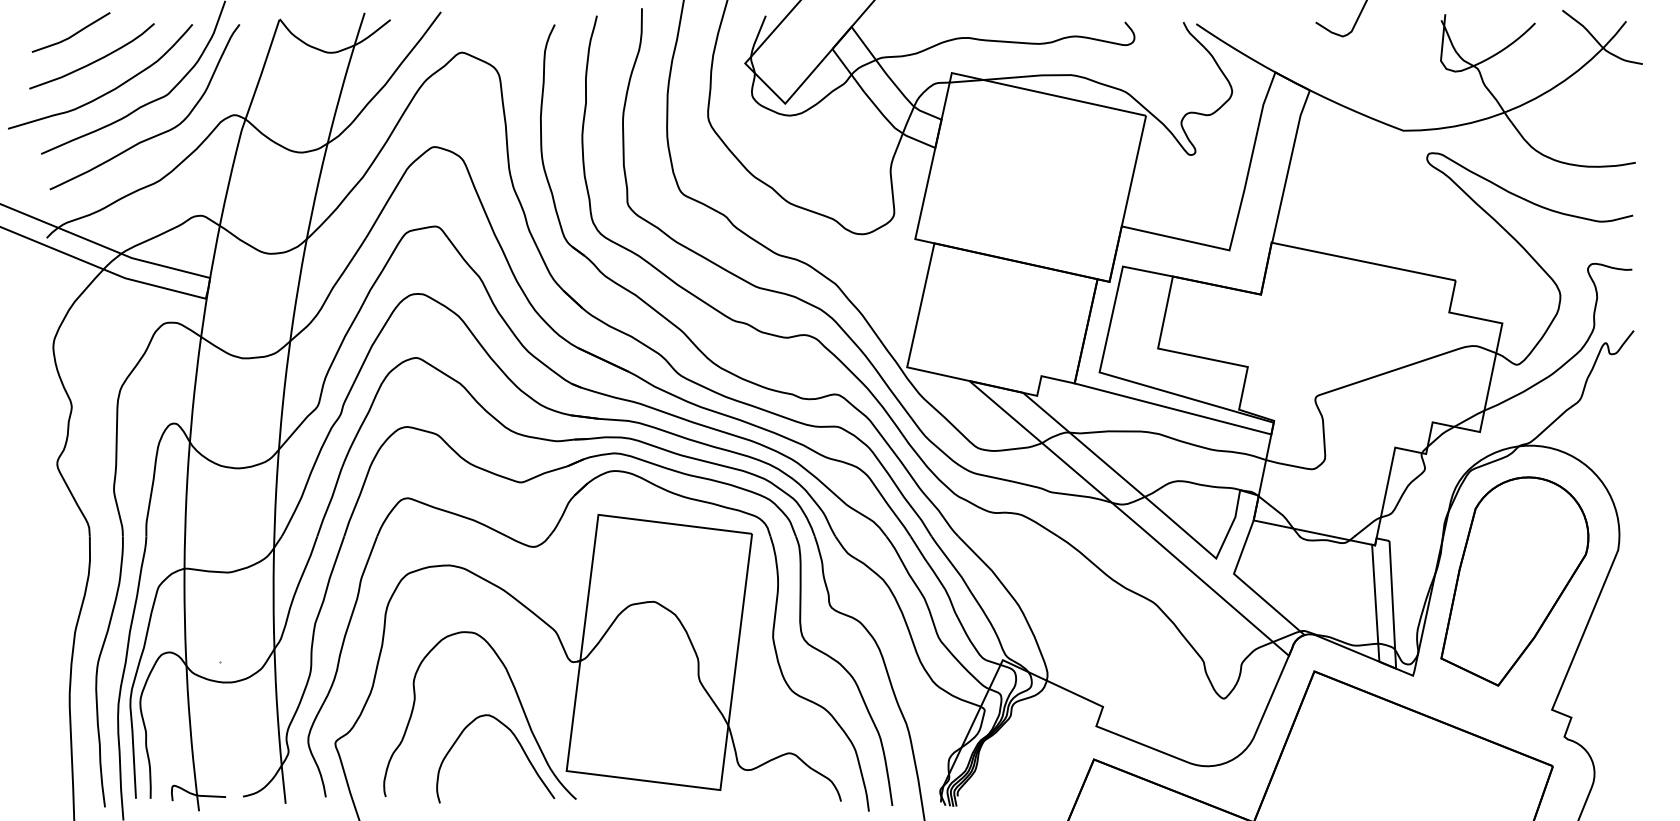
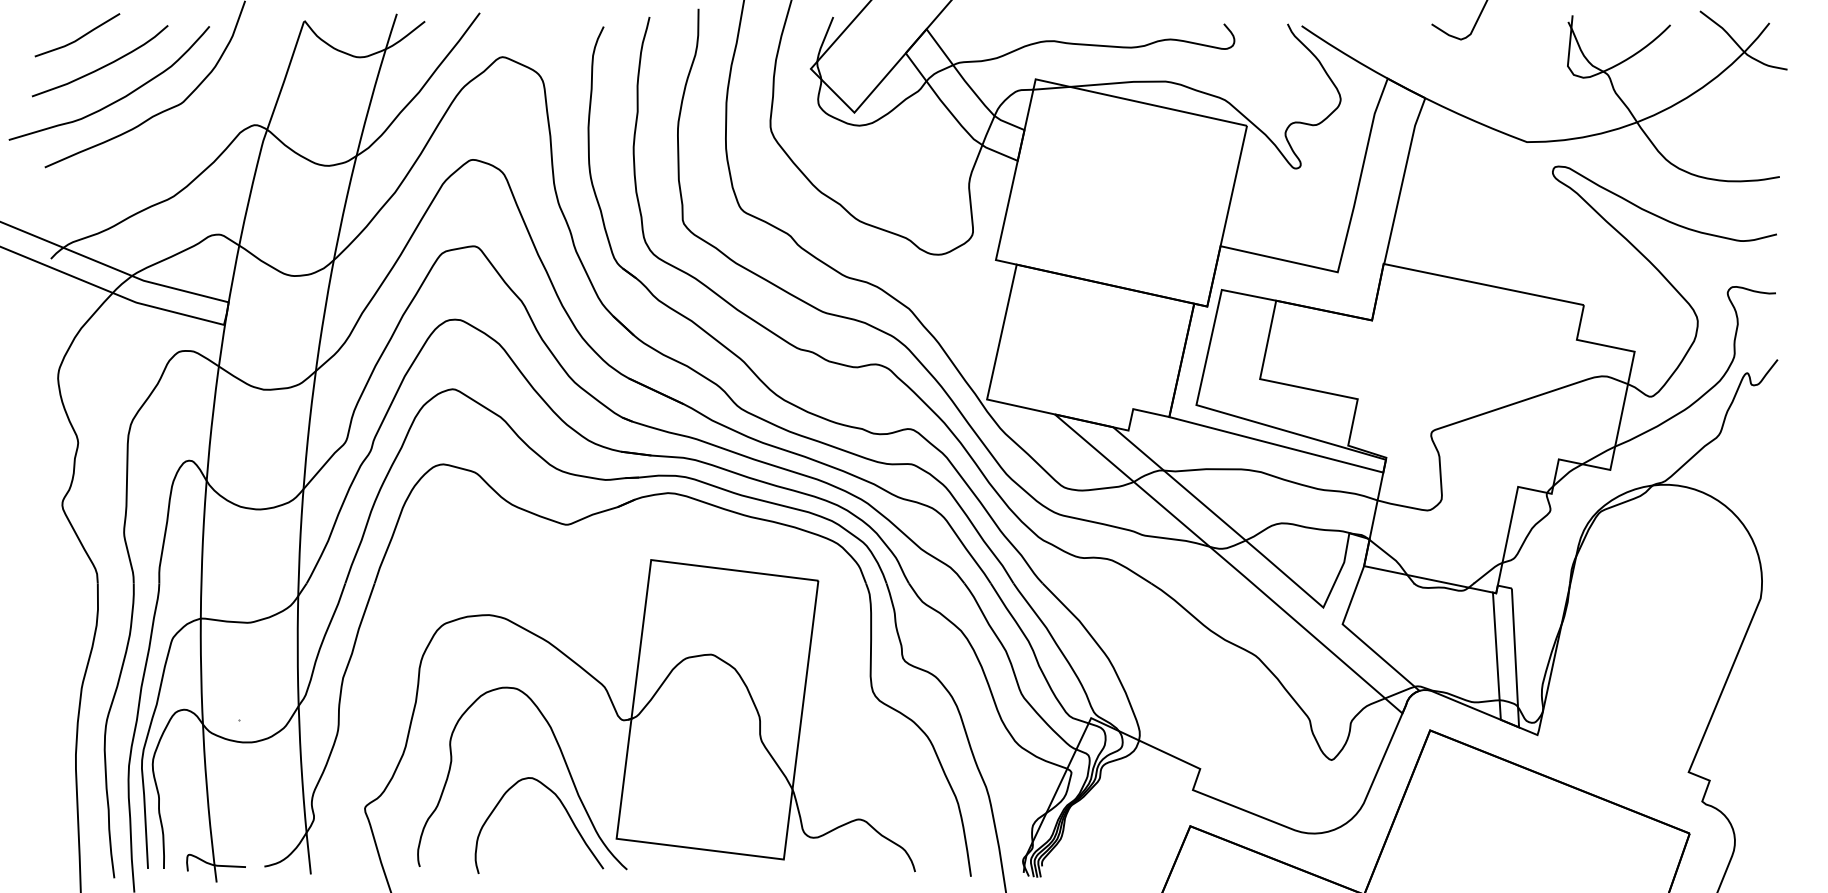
curve: (153, 135) -> (167, 147), removed
part: (540, 545) -> (588, 593), removed
part: (1515, 581) -> (1648, 632), removed

